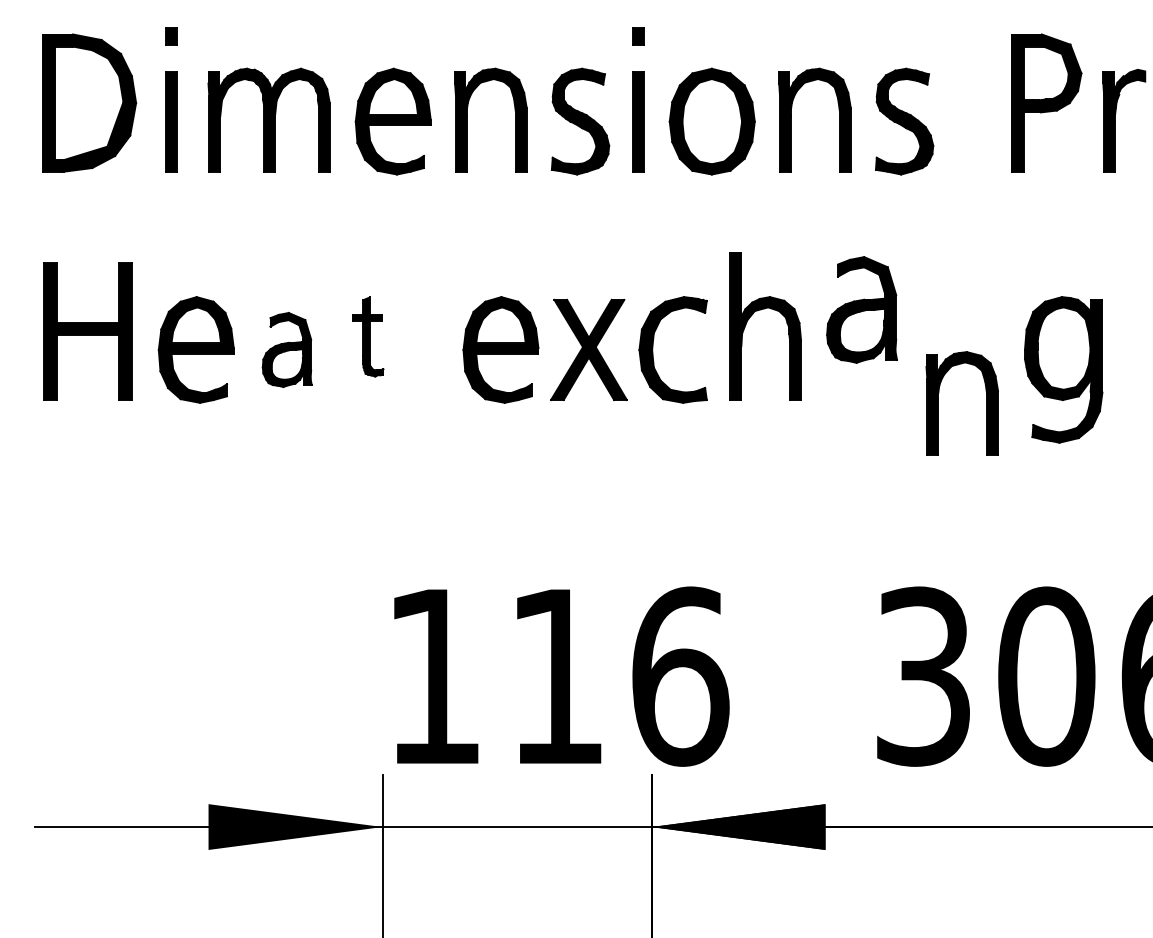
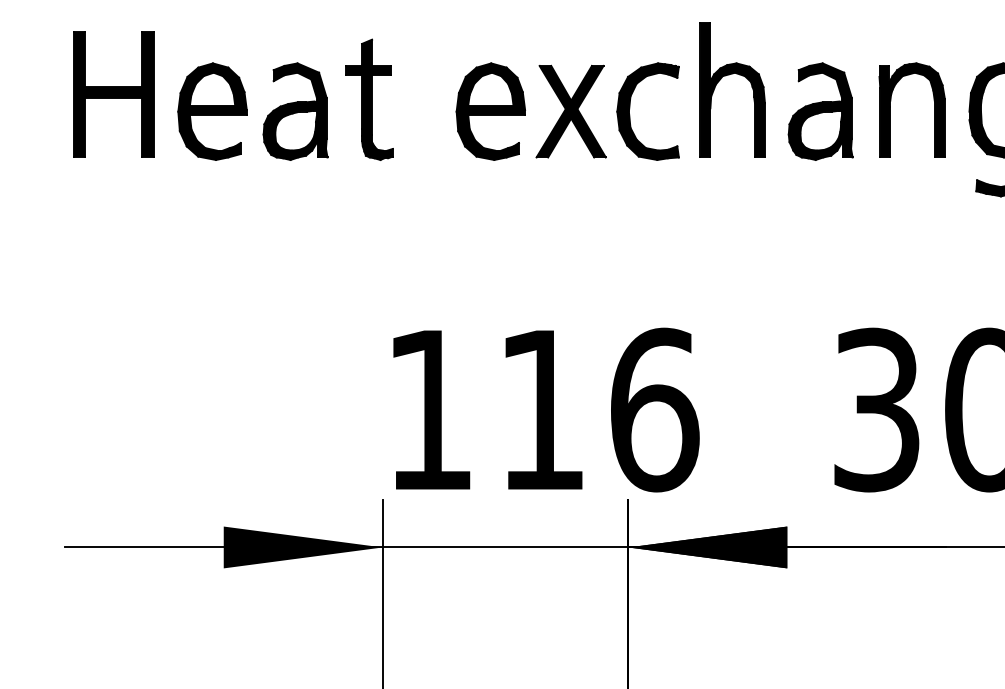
part: (861, 309) -> (820, 111), moved
part: (367, 336) -> (368, 99), size x1.67
part: (287, 349) -> (295, 111), size x1.43
part: (938, 403) -> (890, 110), moved

